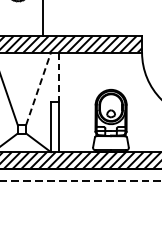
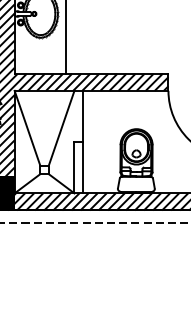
line: (59, 77) -> (83, 116), dashed -> solid
line: (38, 89) -> (61, 128), dashed -> solid

